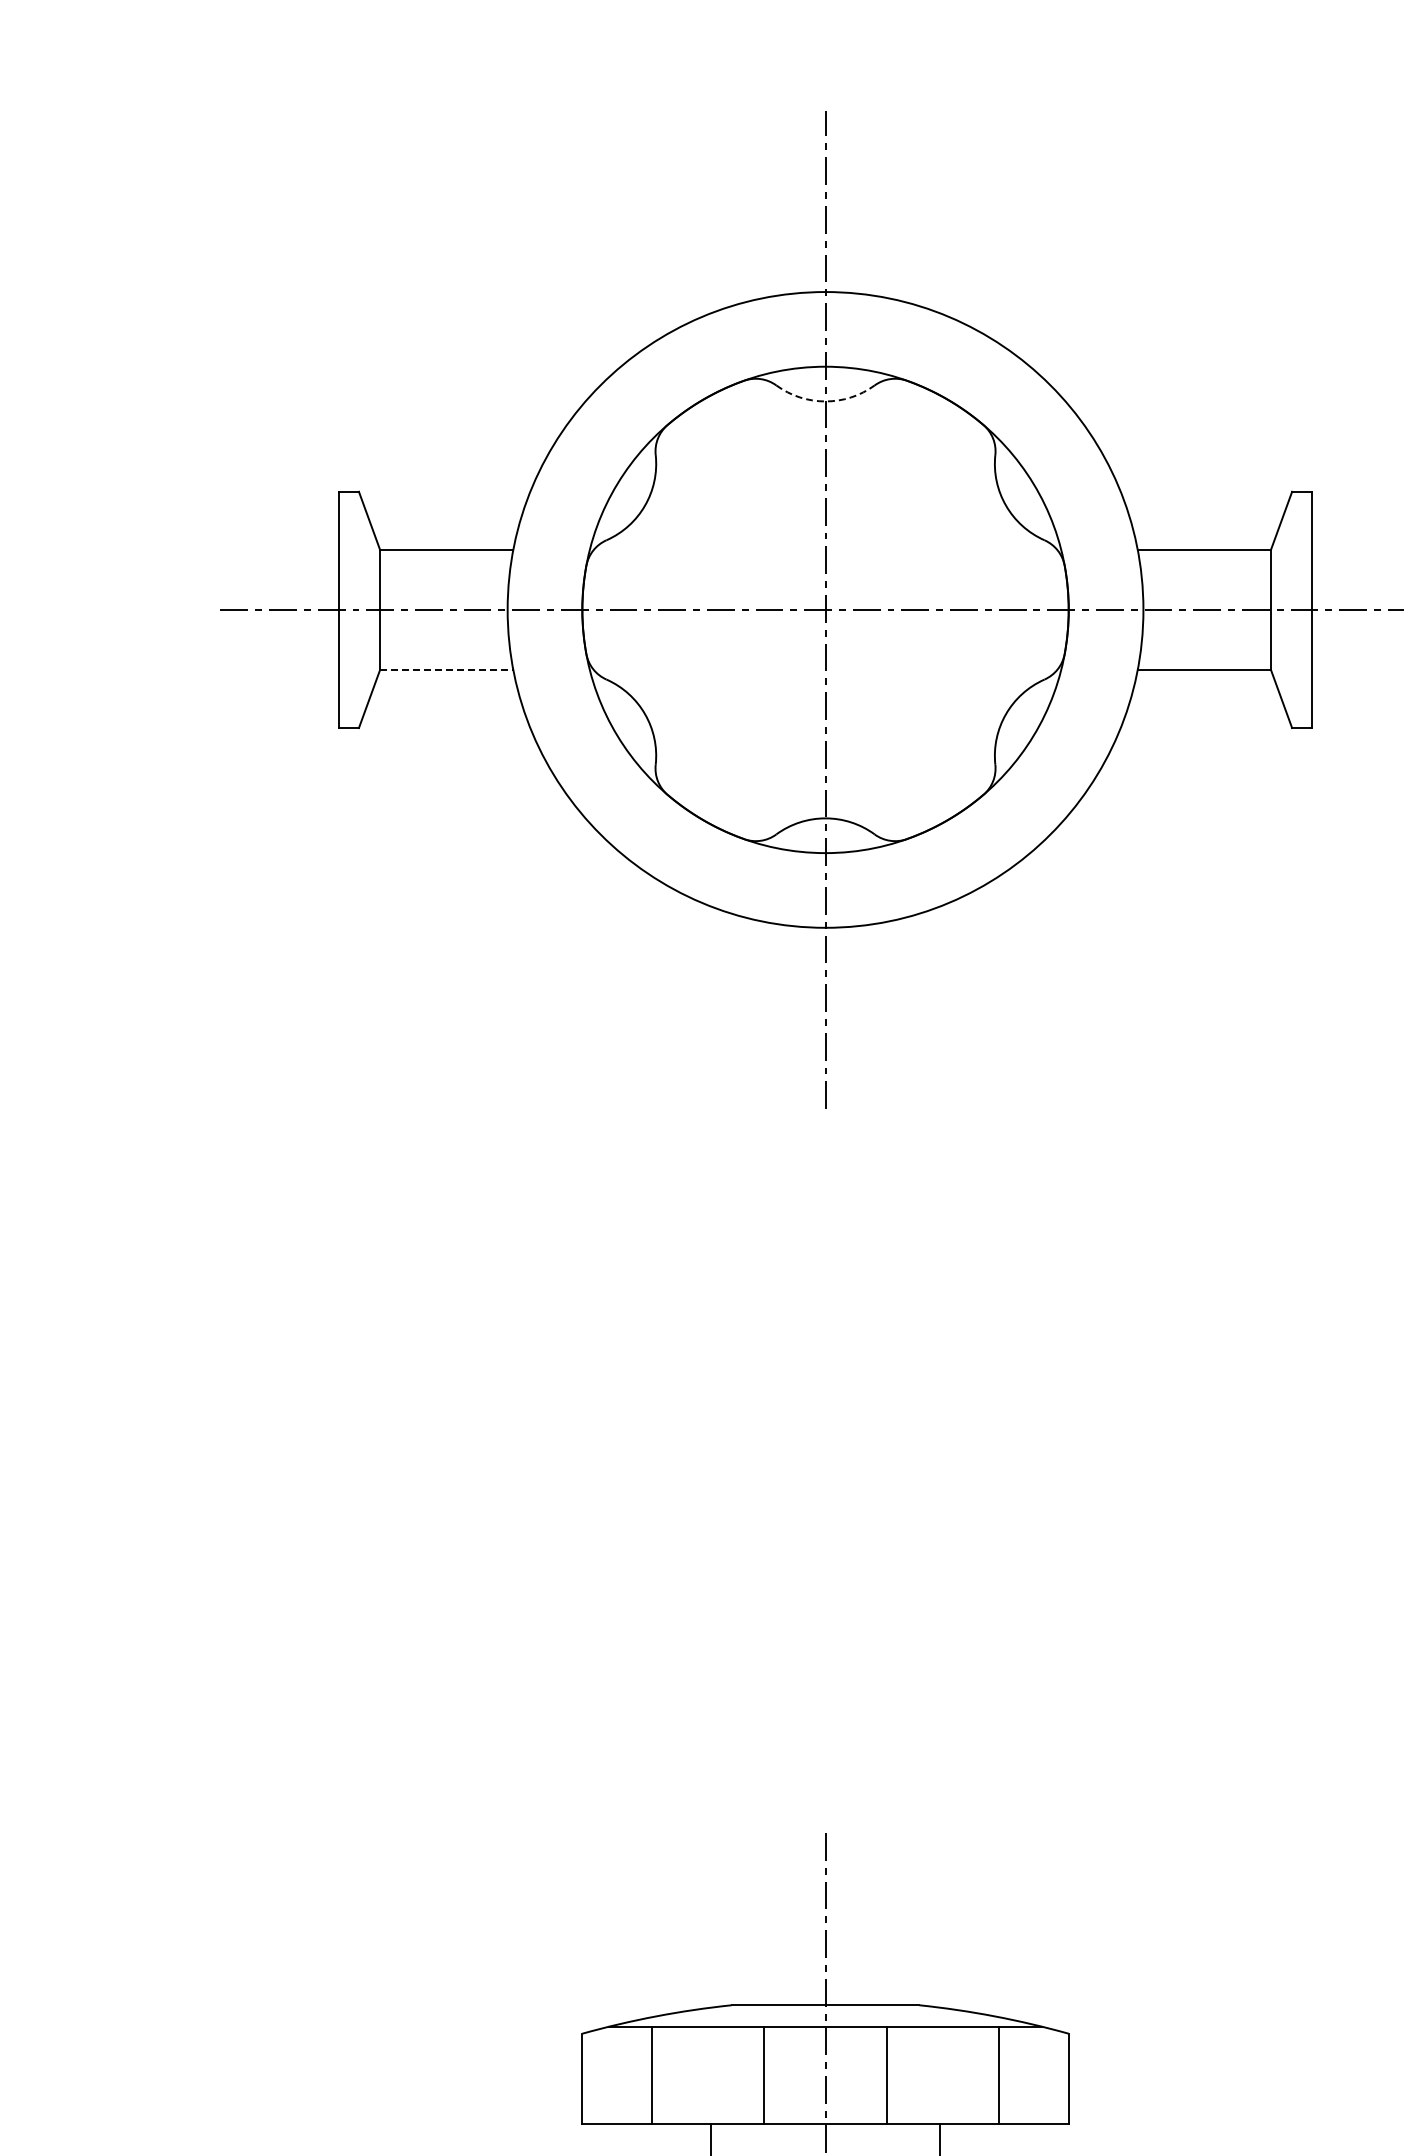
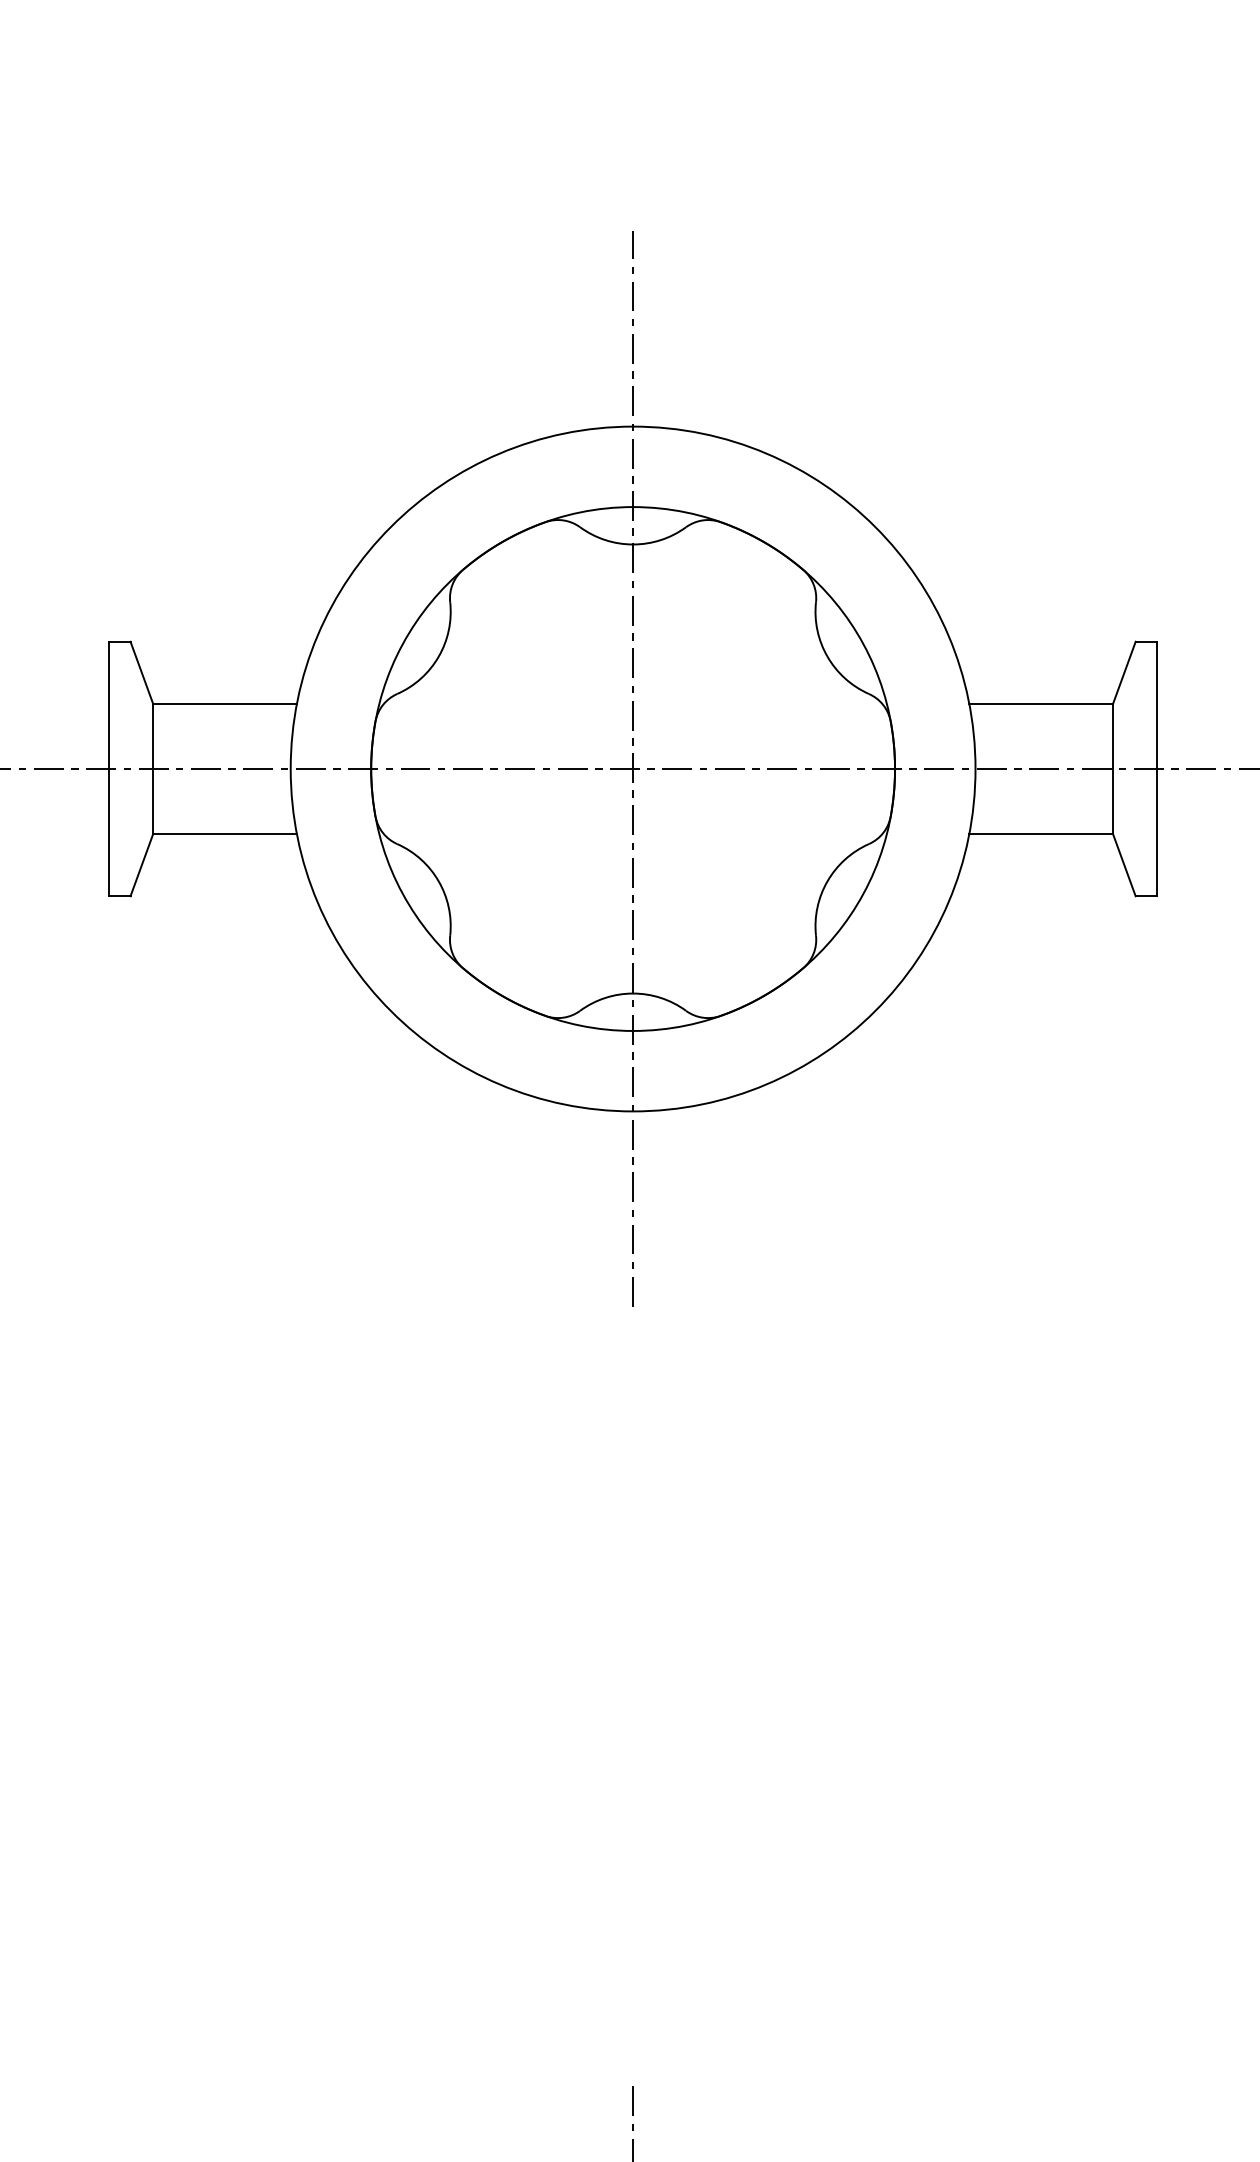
arc: (825, 401) -> (633, 544), dashed -> solid
line: (446, 670) -> (224, 834), dashed -> solid

